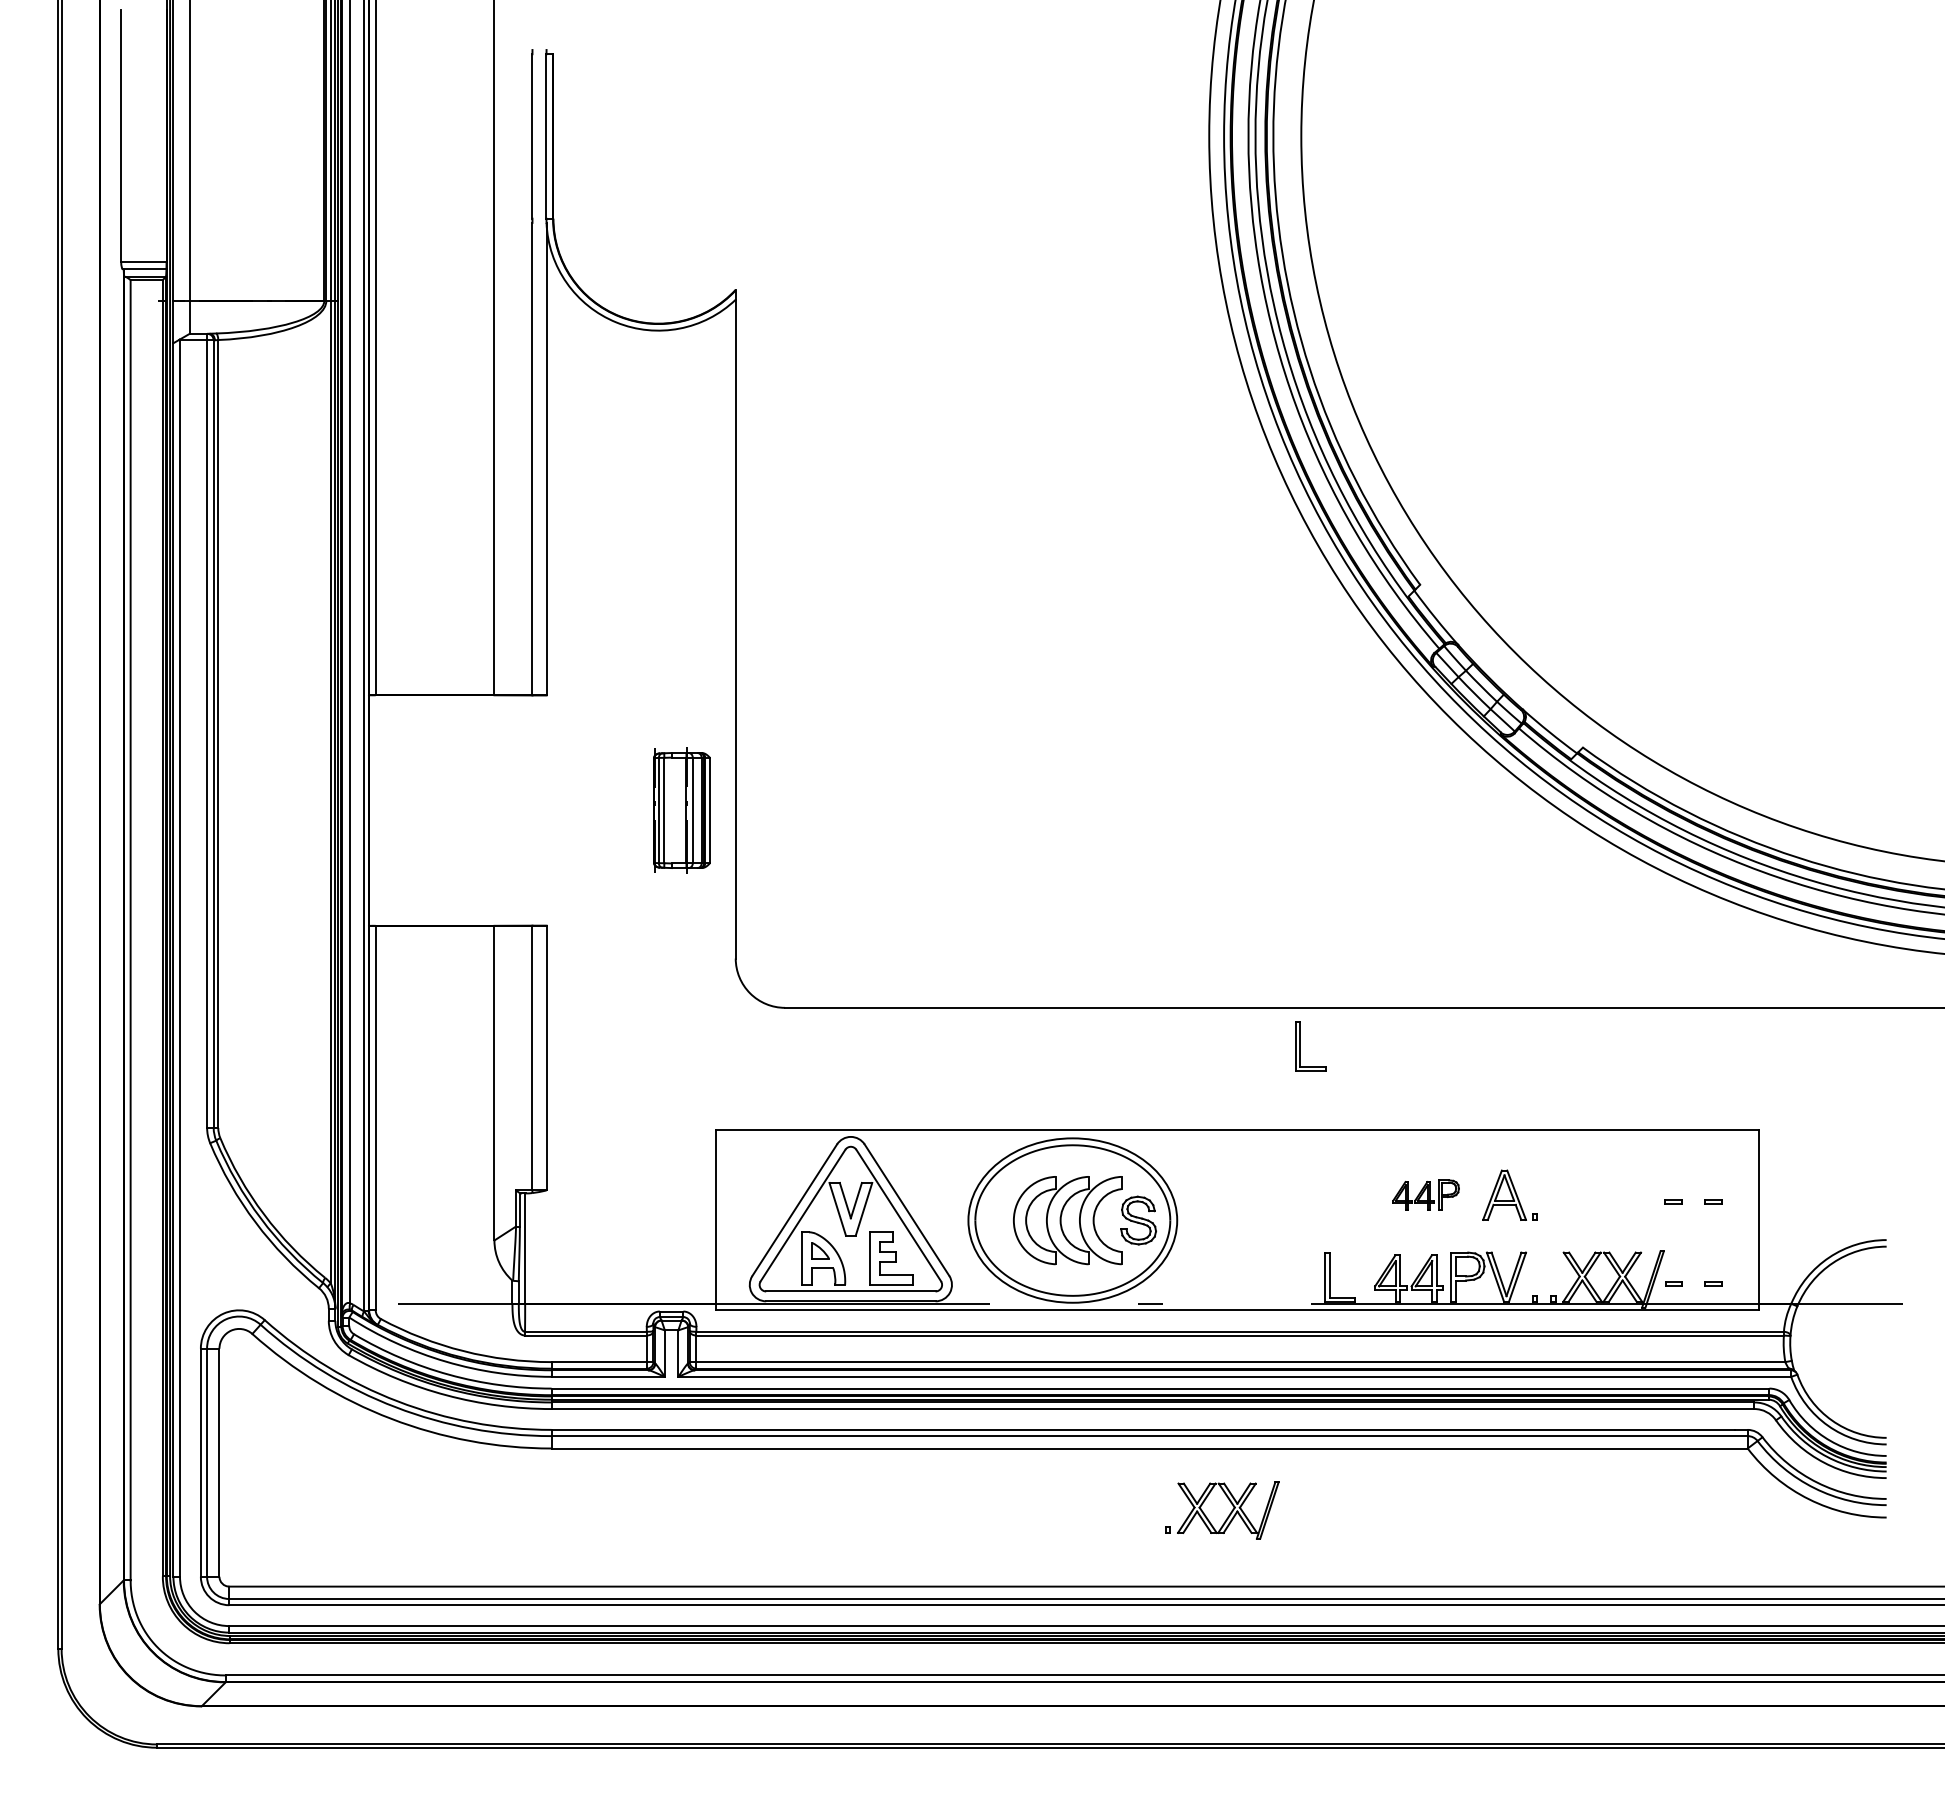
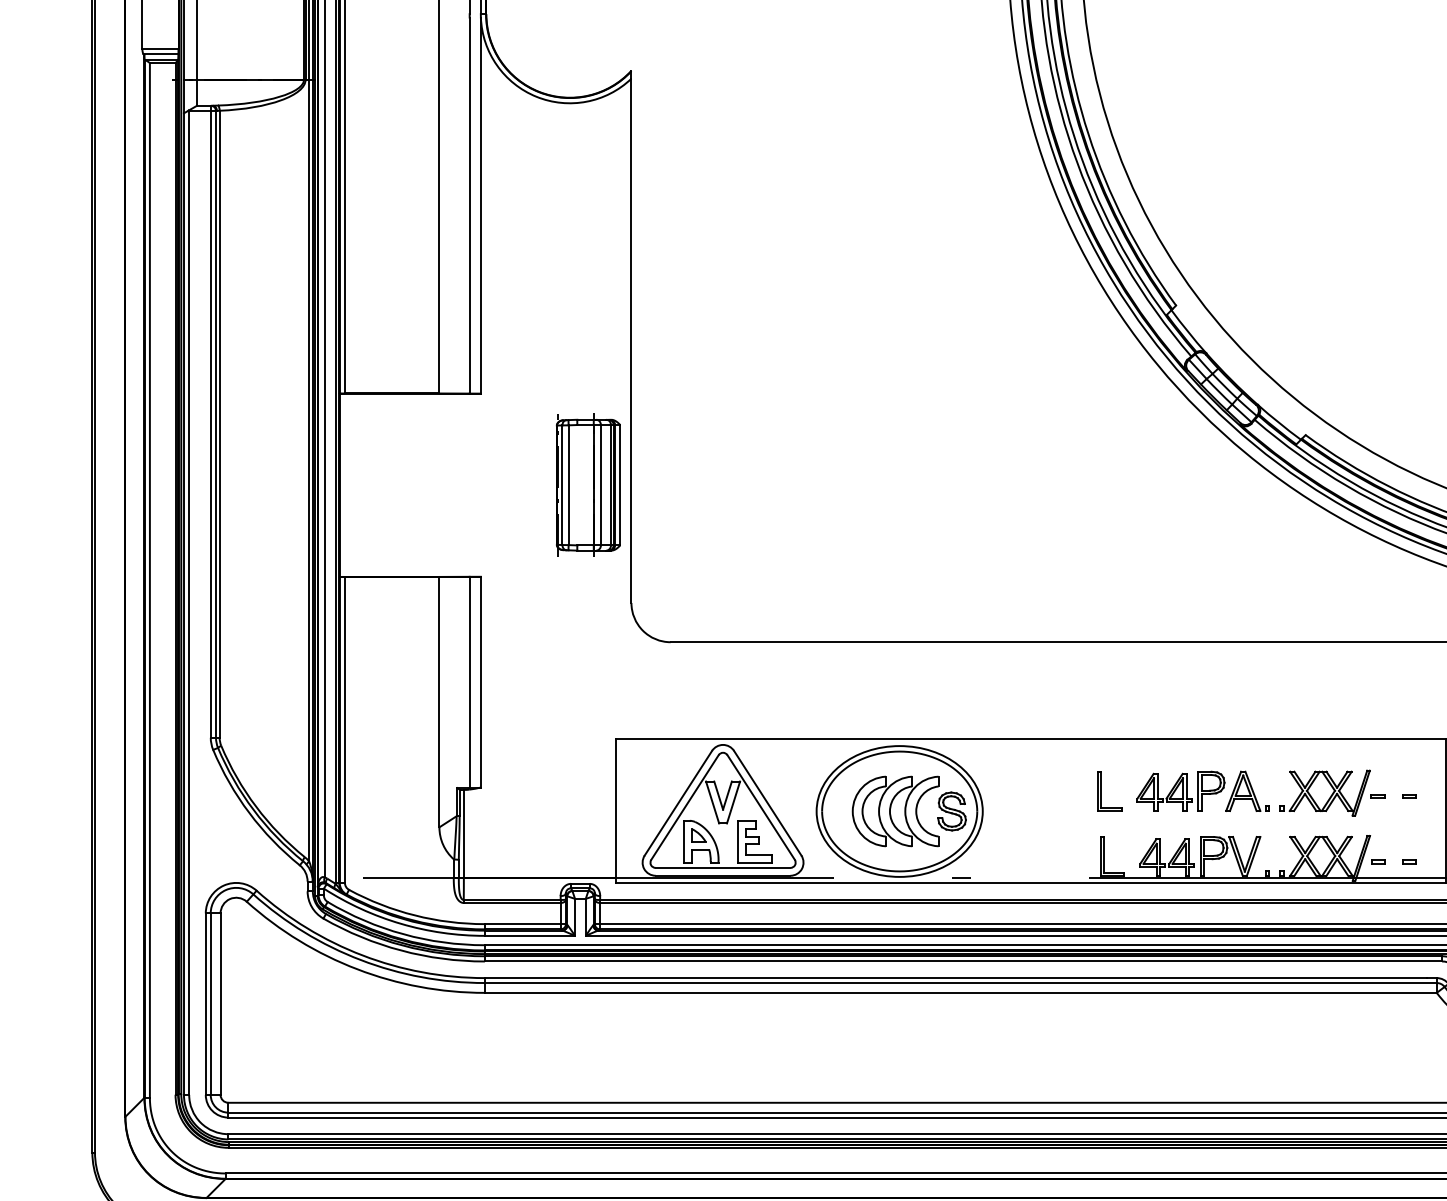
part: (681, 810) -> (588, 485), size x1.43
part: (1300, 1046) -> (1101, 791), moved
part: (1425, 1194) -> (1180, 790), size x1.67
part: (1222, 1510) -> (1325, 793), moved

